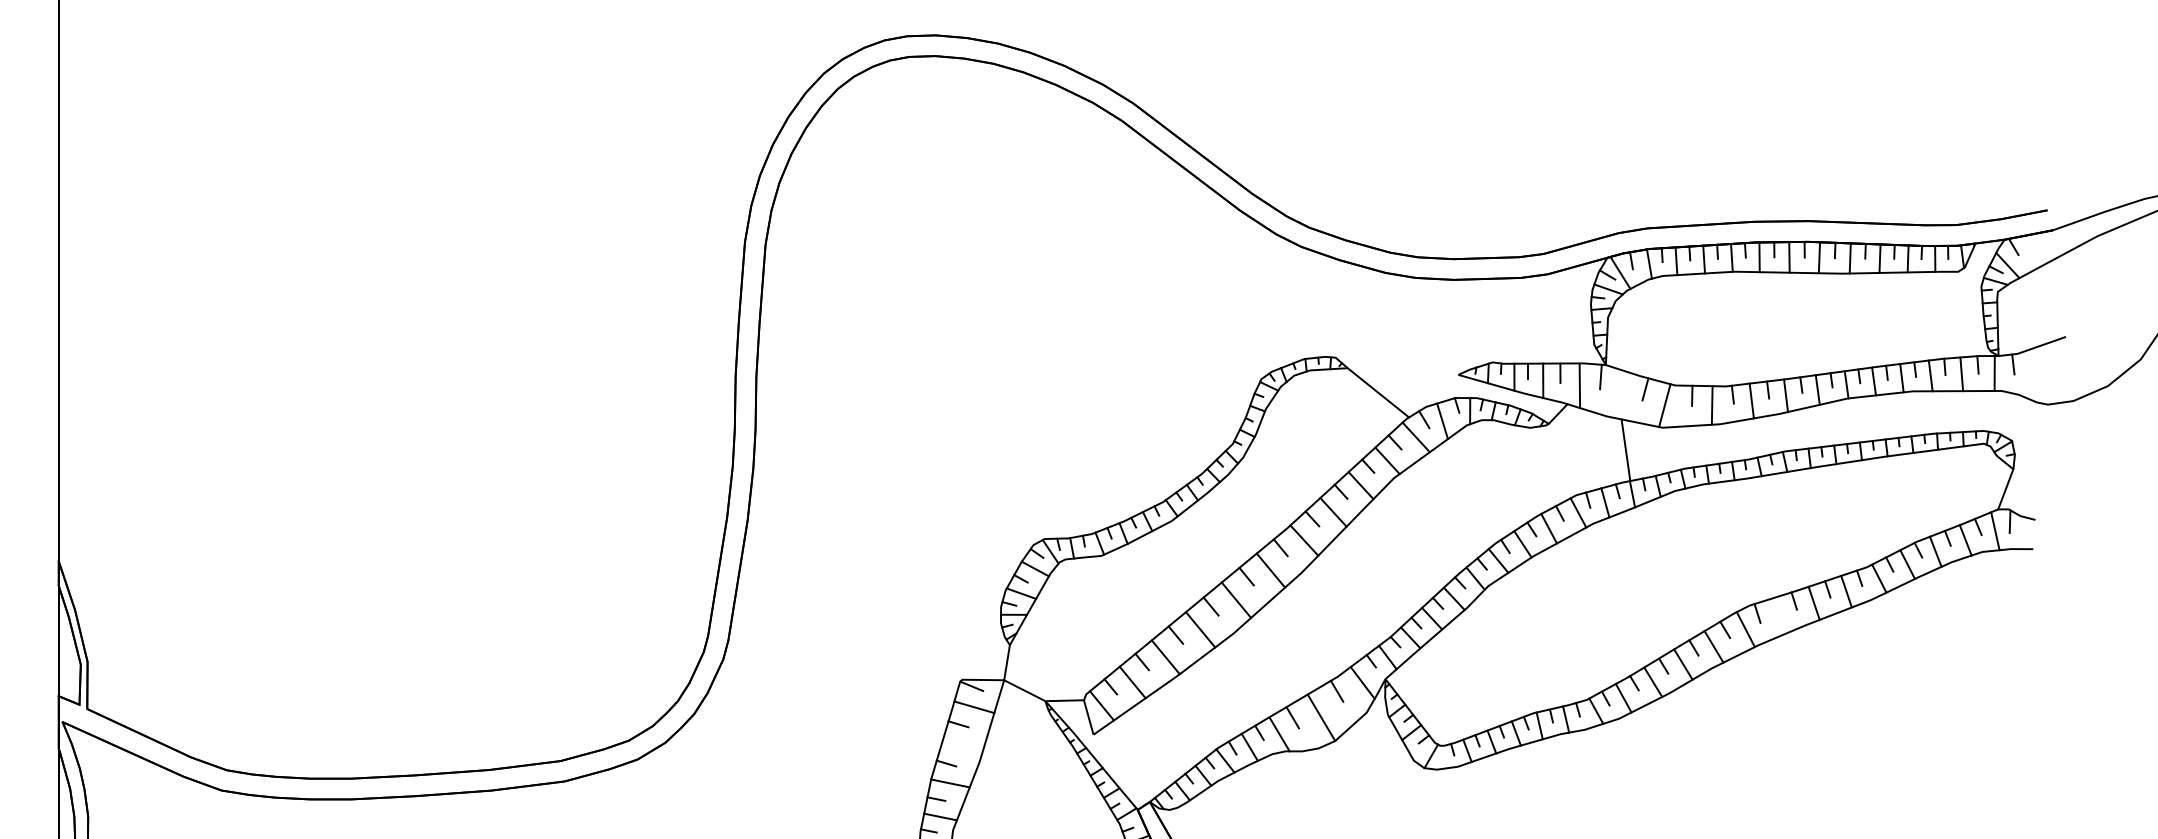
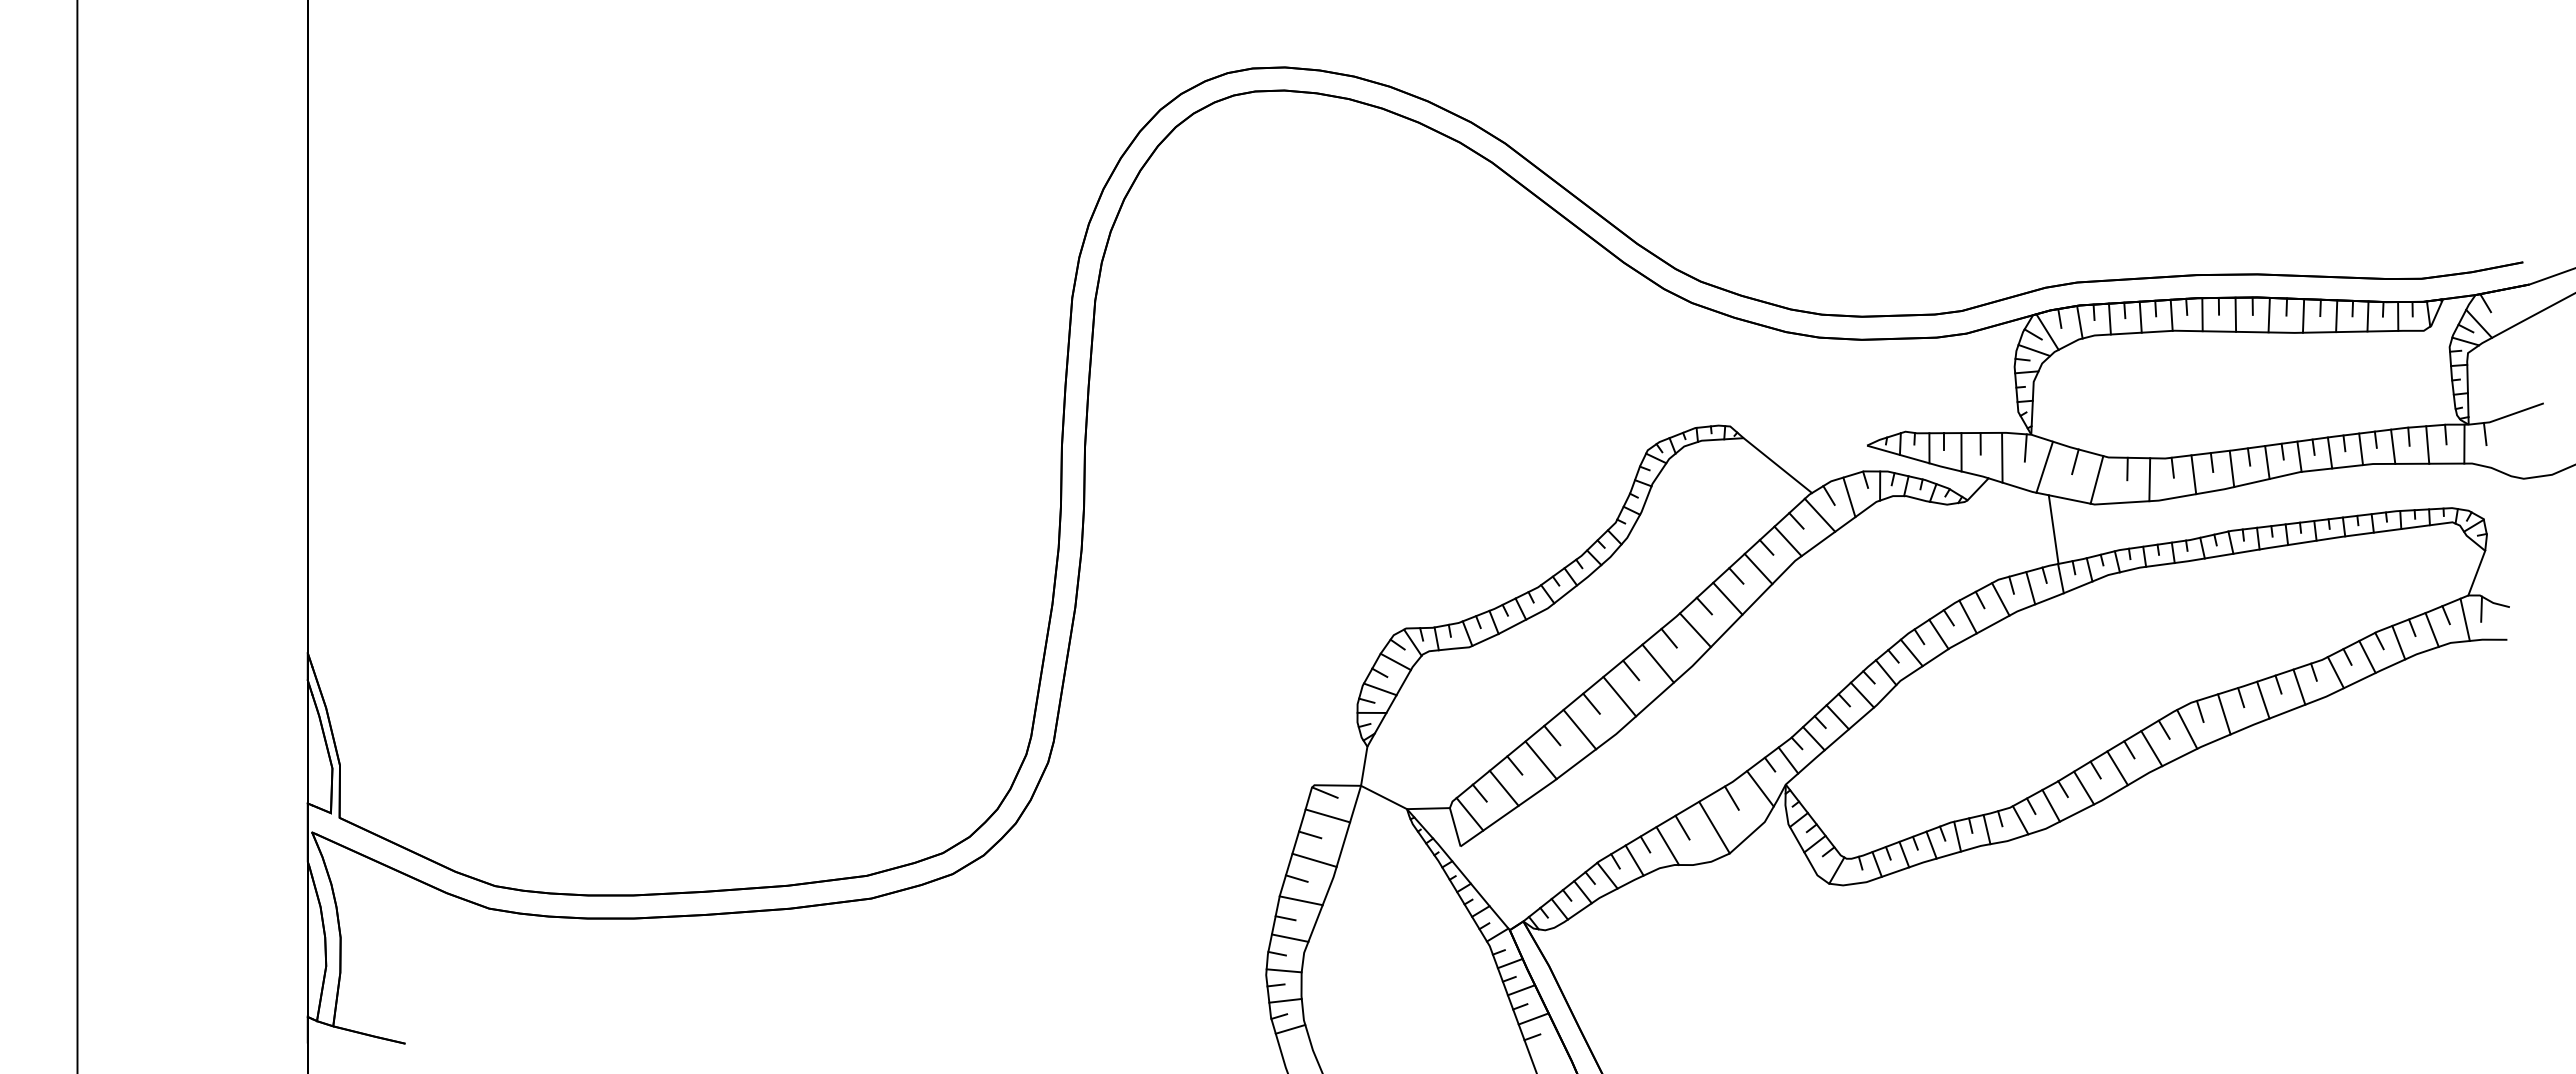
line: (1617, 393) -> (2044, 466), added
line: (1779, 616) -> (2224, 714), added
line: (962, 746) -> (1314, 859), added

